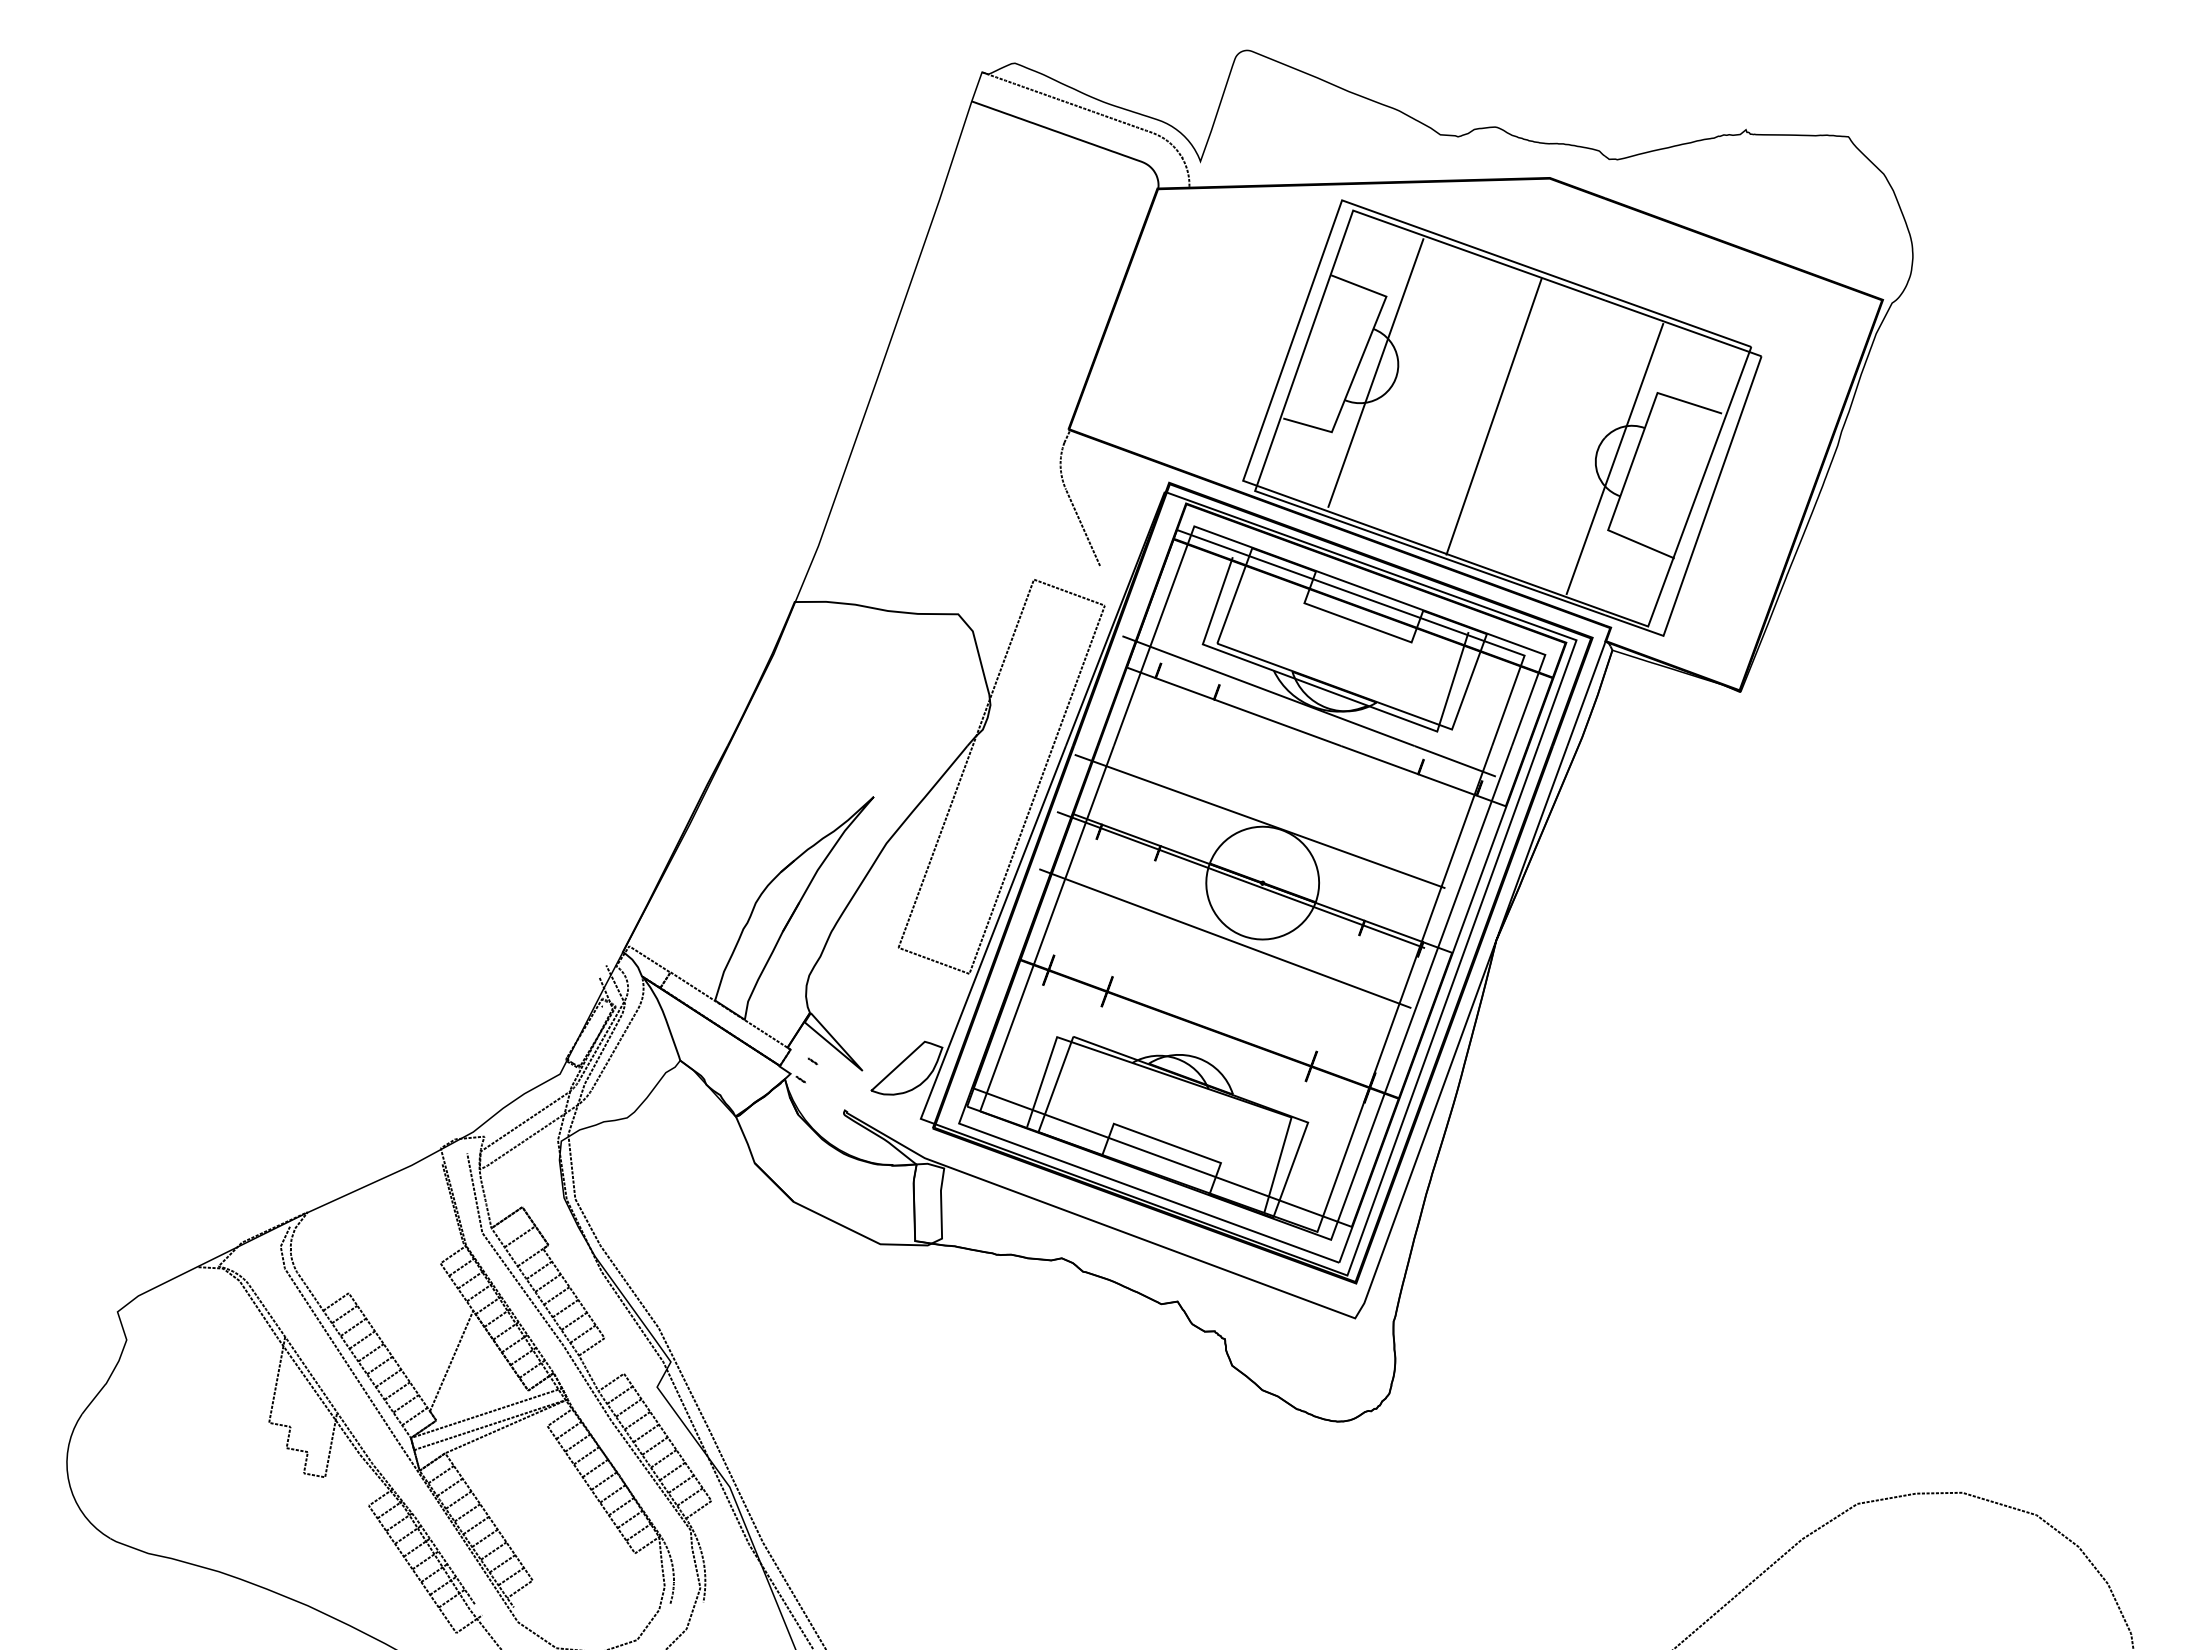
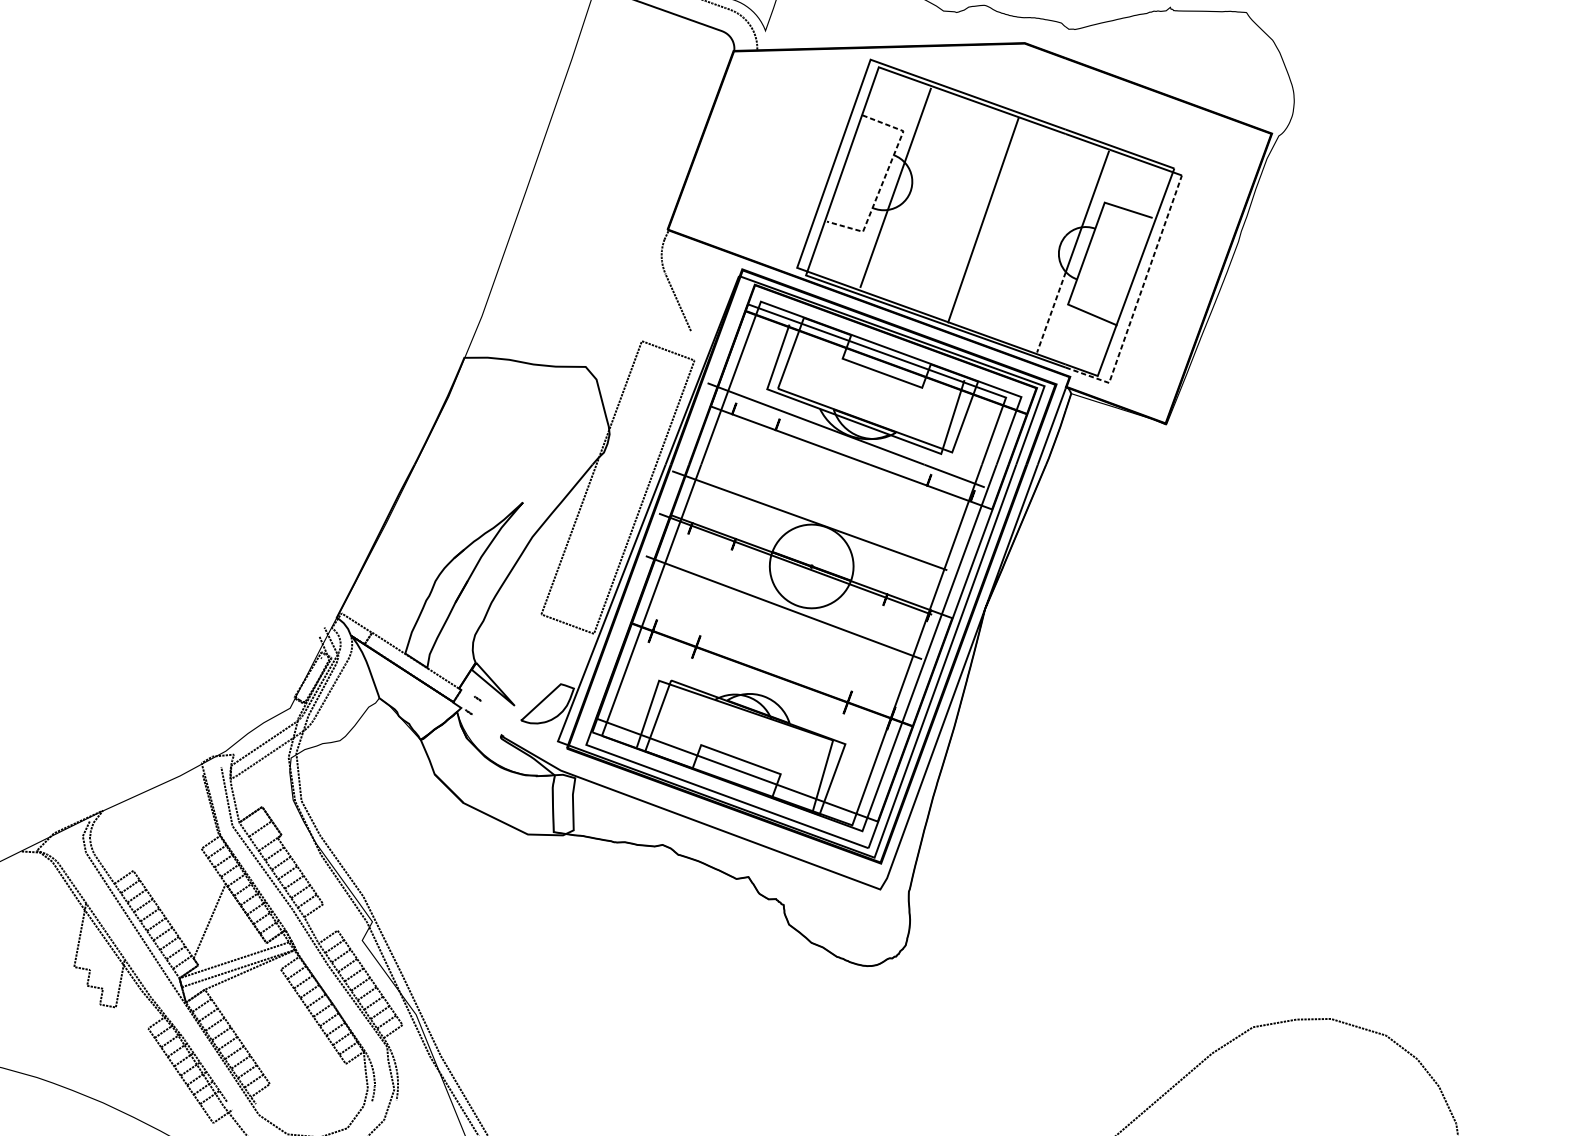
line: (1360, 360) -> (884, 178), solid -> dashed
line: (1702, 525) -> (1138, 301), solid -> dashed
line: (1585, 541) -> (1051, 312), solid -> dashed

